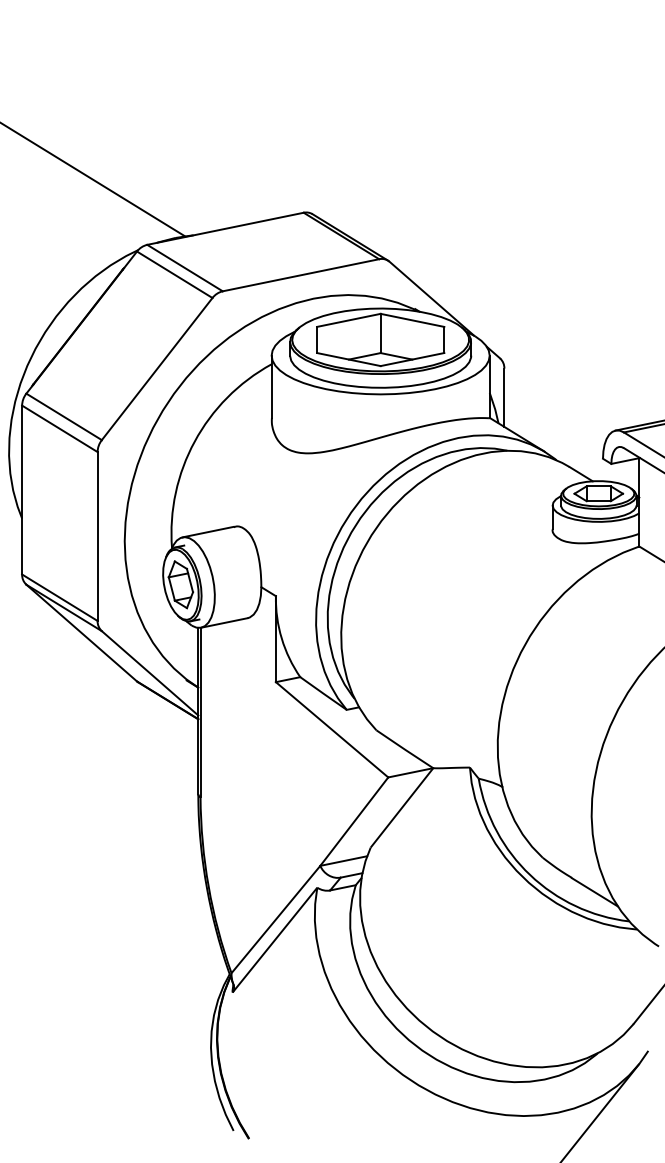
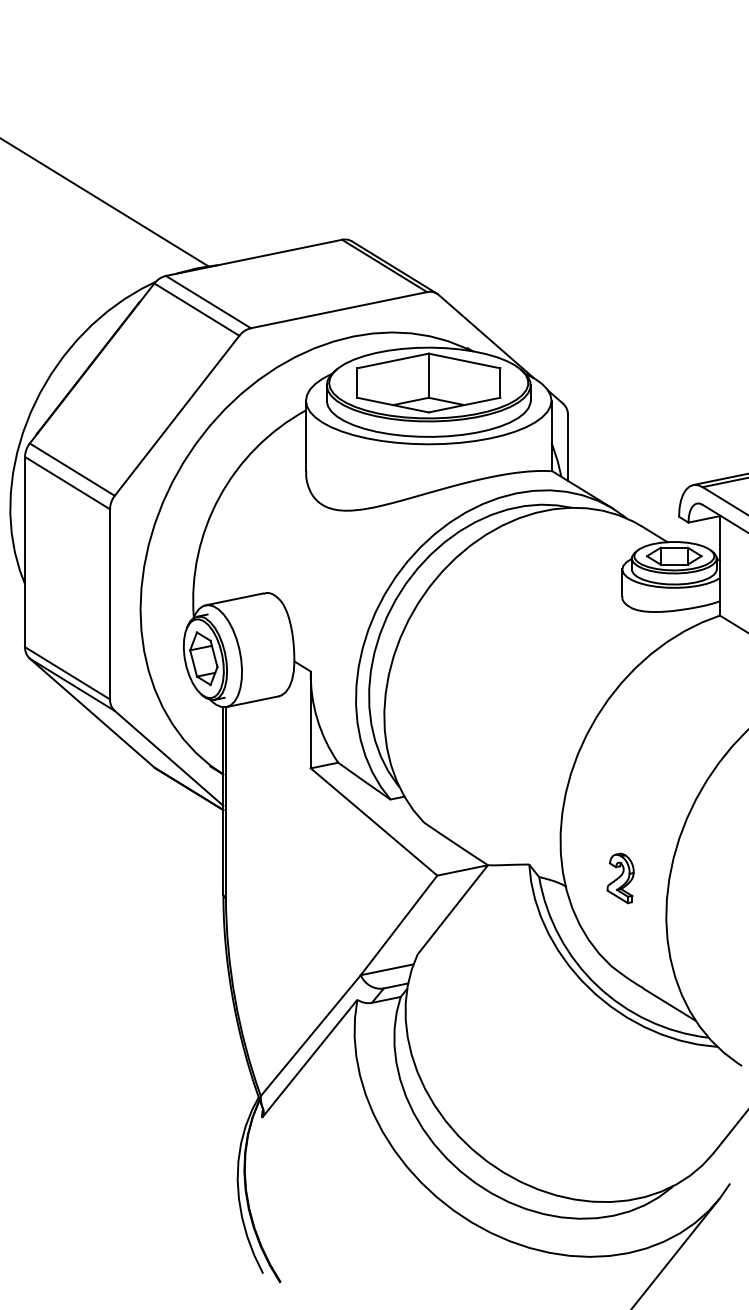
part: (550, 779) -> (619, 877), added

